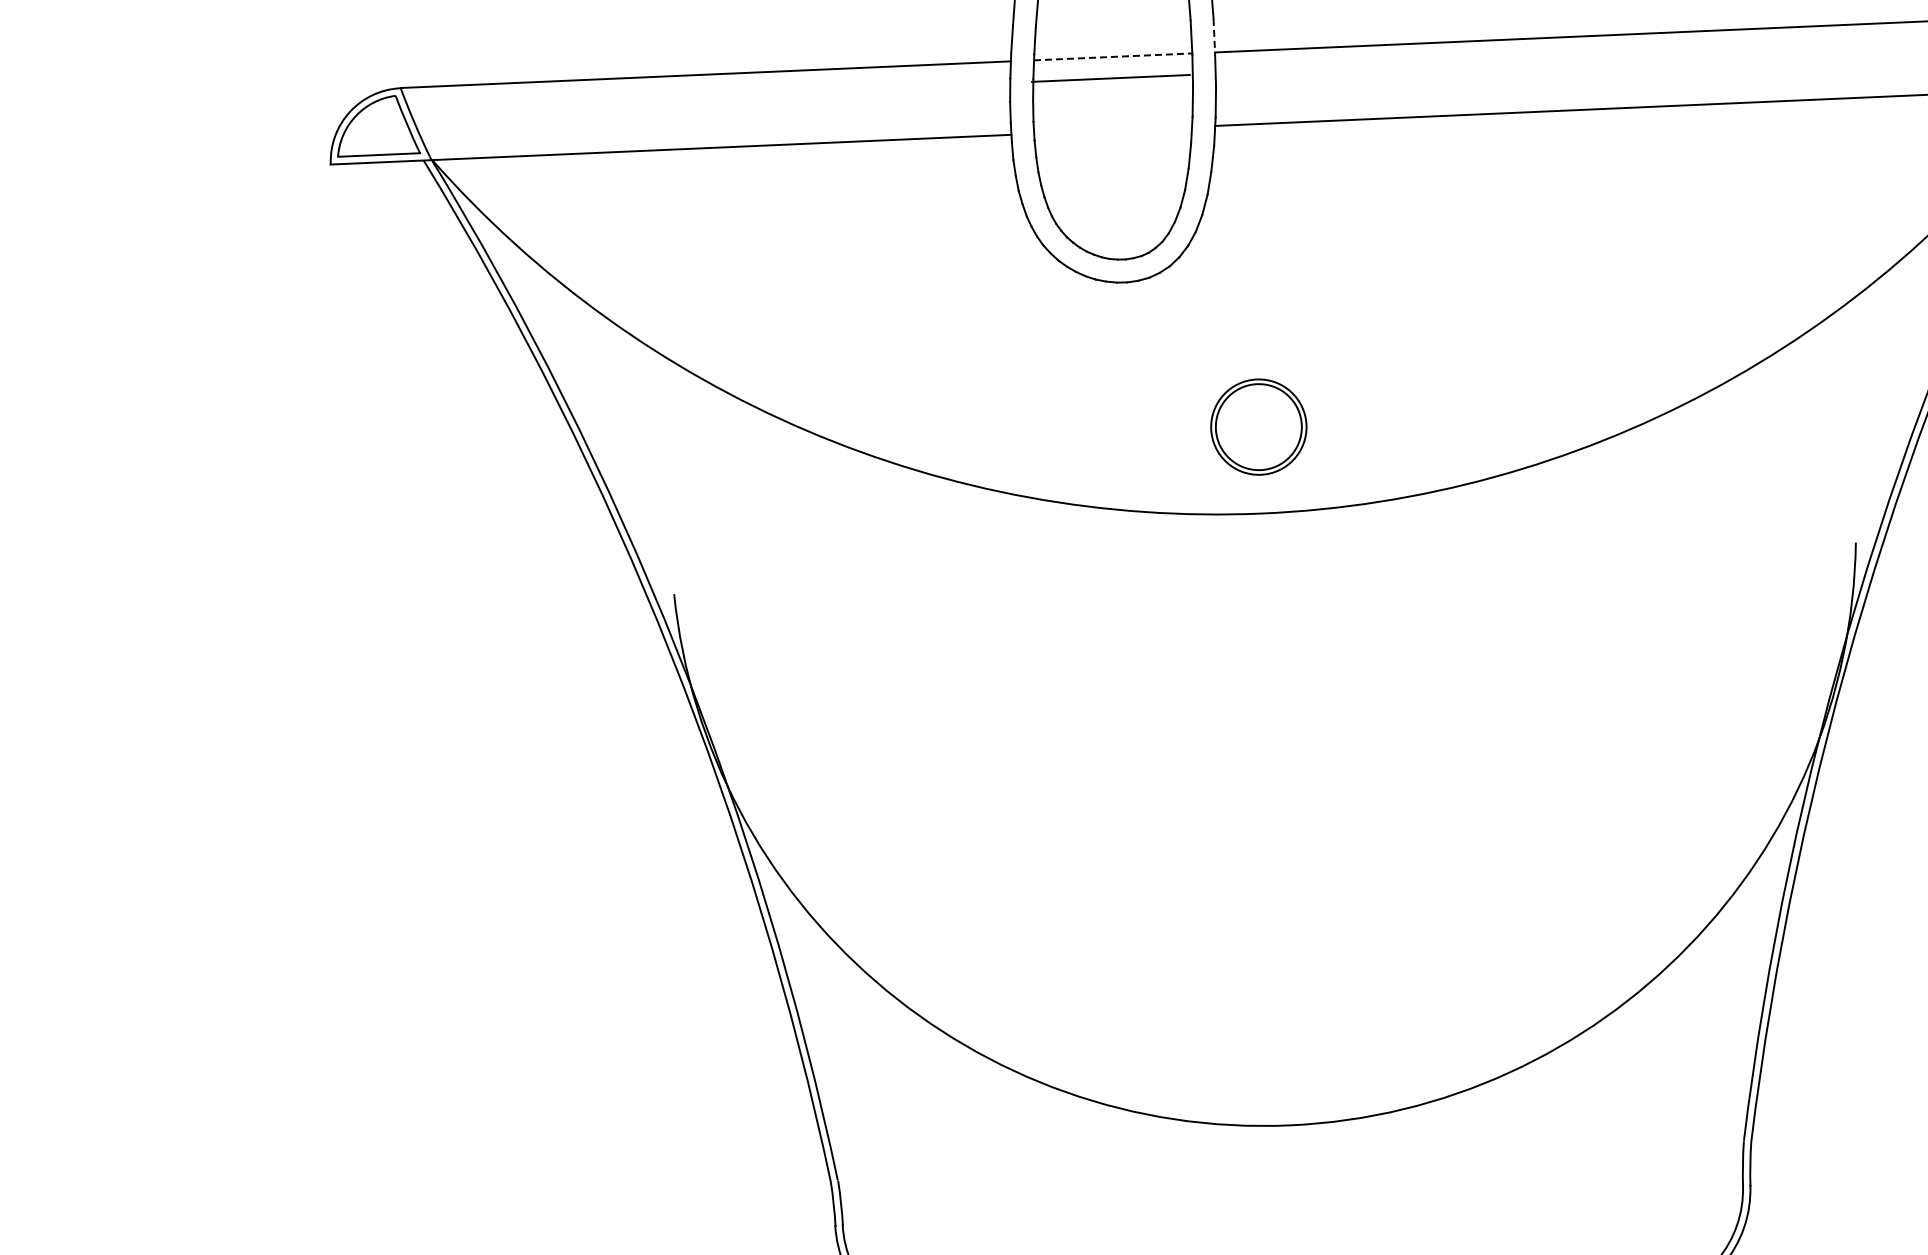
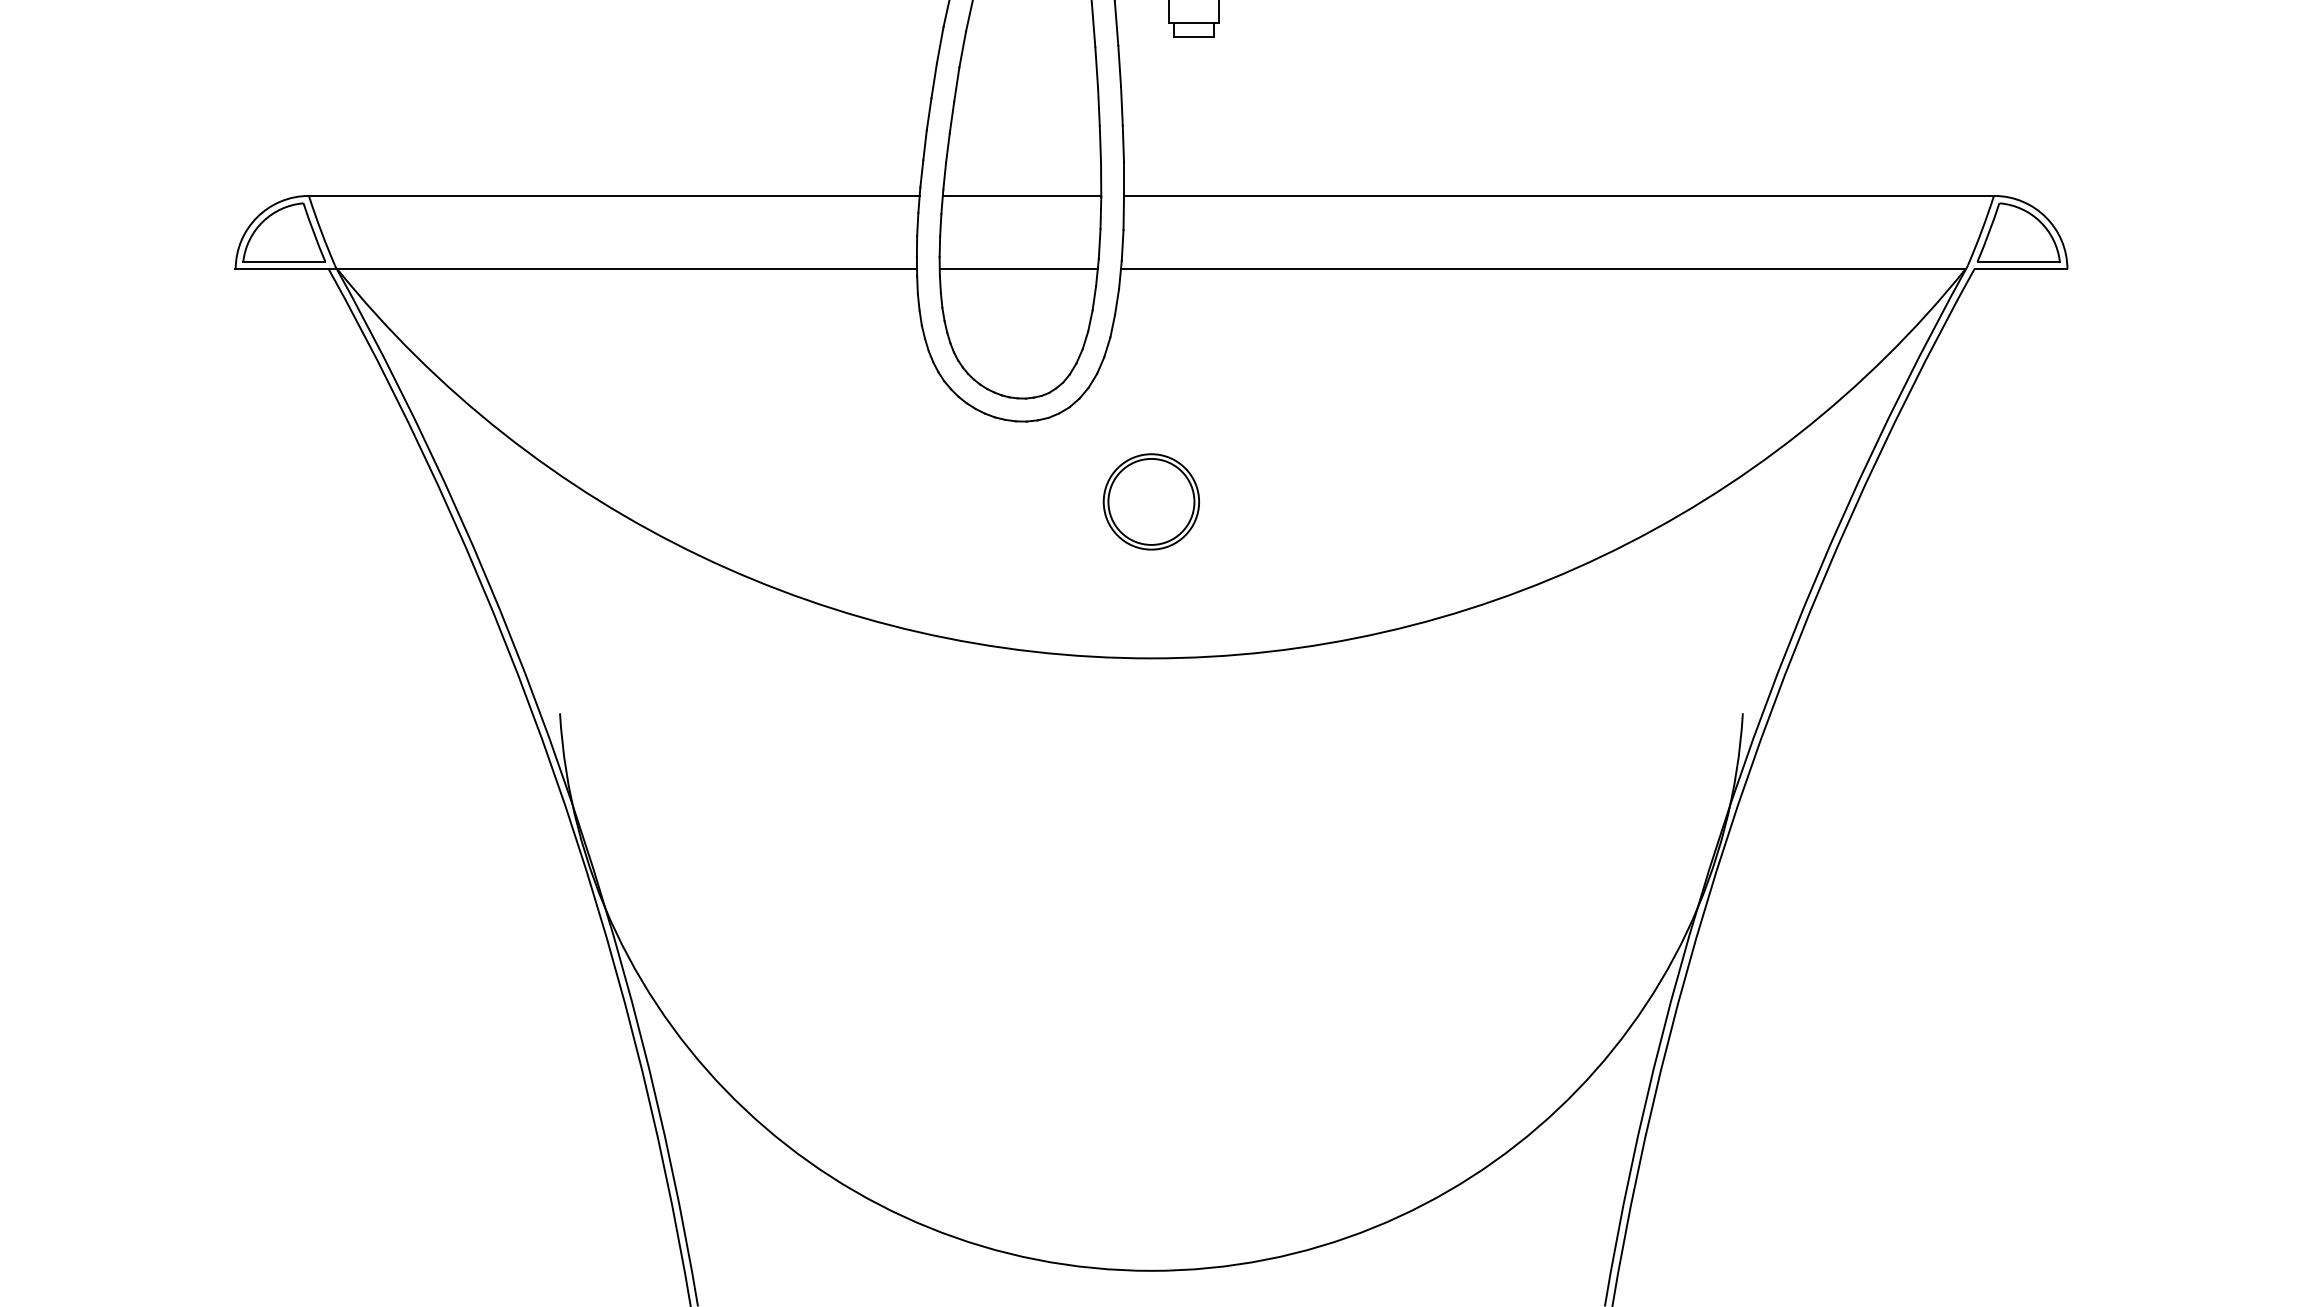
line: (1214, 36) -> (1124, 179), dashed -> solid
line: (1113, 56) -> (1022, 195), dashed -> solid
line: (1110, 78) -> (1018, 269), moved
part: (1257, 426) -> (1150, 501), moved

